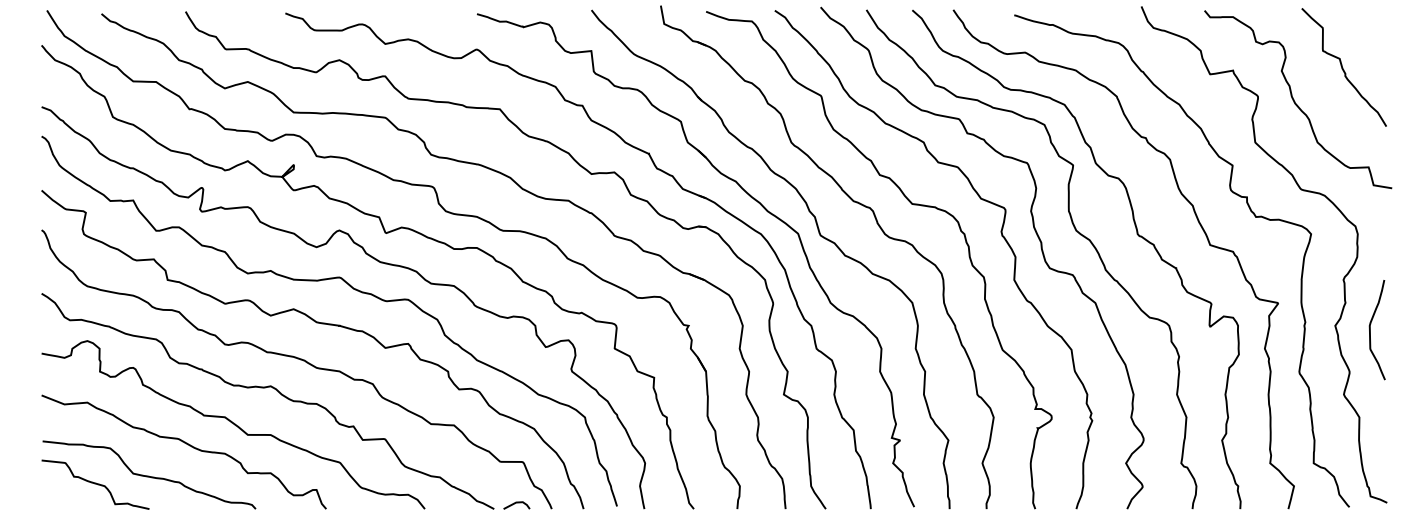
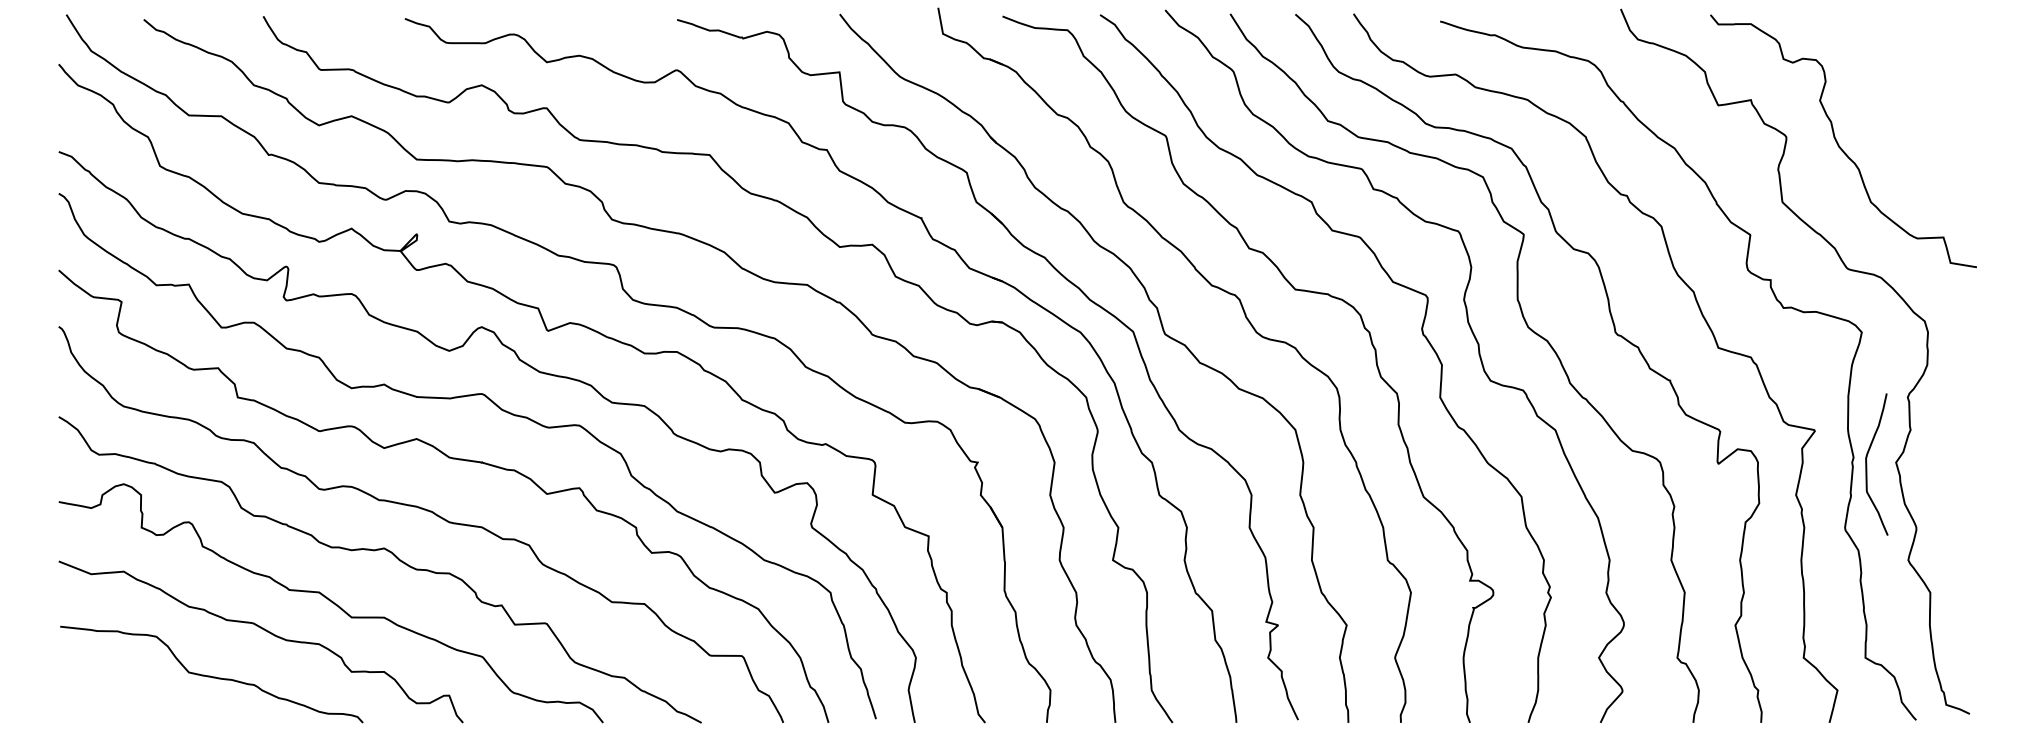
curve: (1342, 67) -> (1906, 95), removed
curve: (1370, 330) -> (1867, 464), moved
curve: (94, 484) -> (134, 687), removed
line: (515, 503) -> (731, 715), removed

